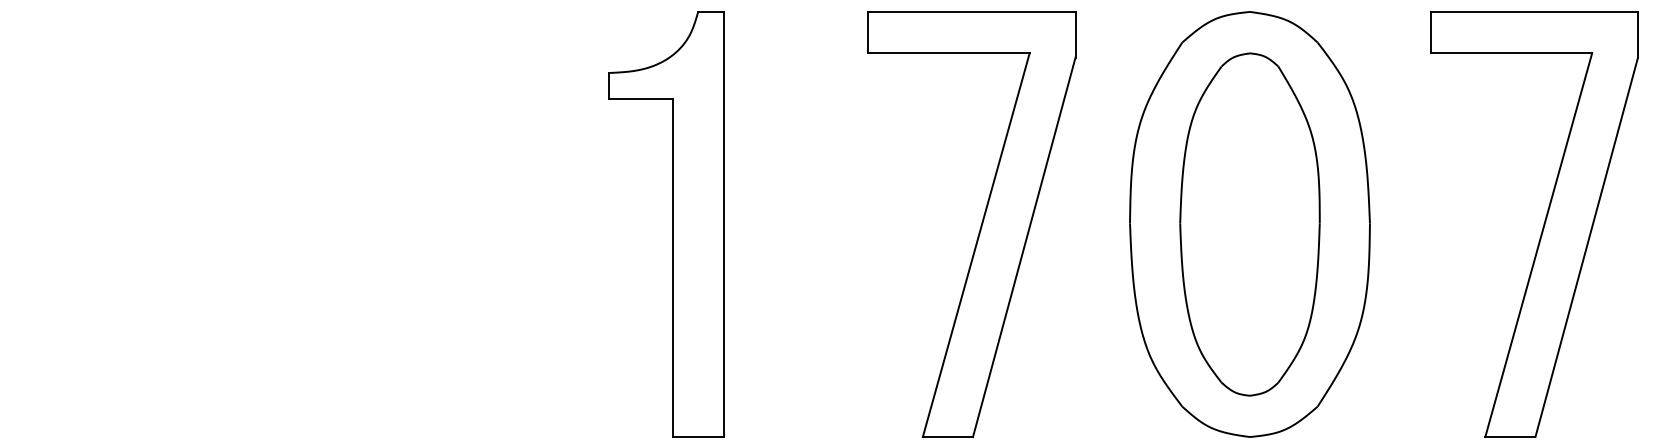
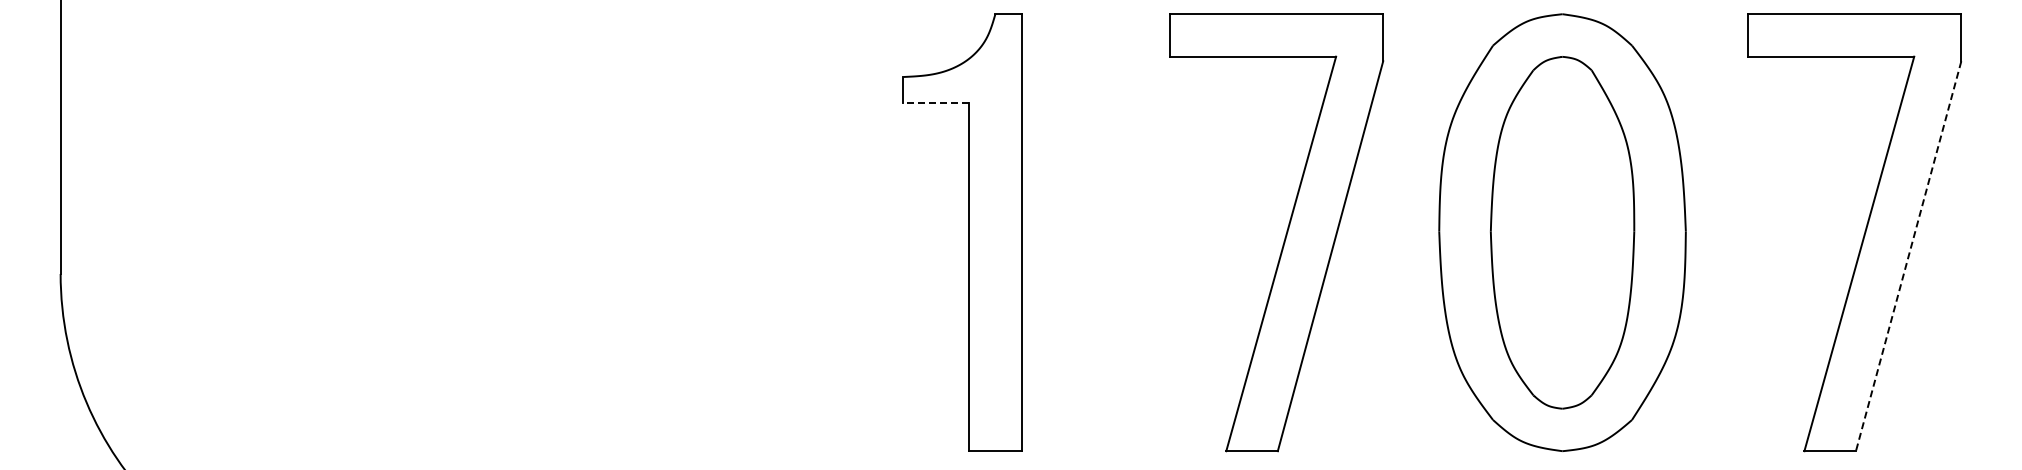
line: (640, 98) -> (936, 103), solid -> dashed
line: (1586, 247) -> (1908, 256), solid -> dashed

